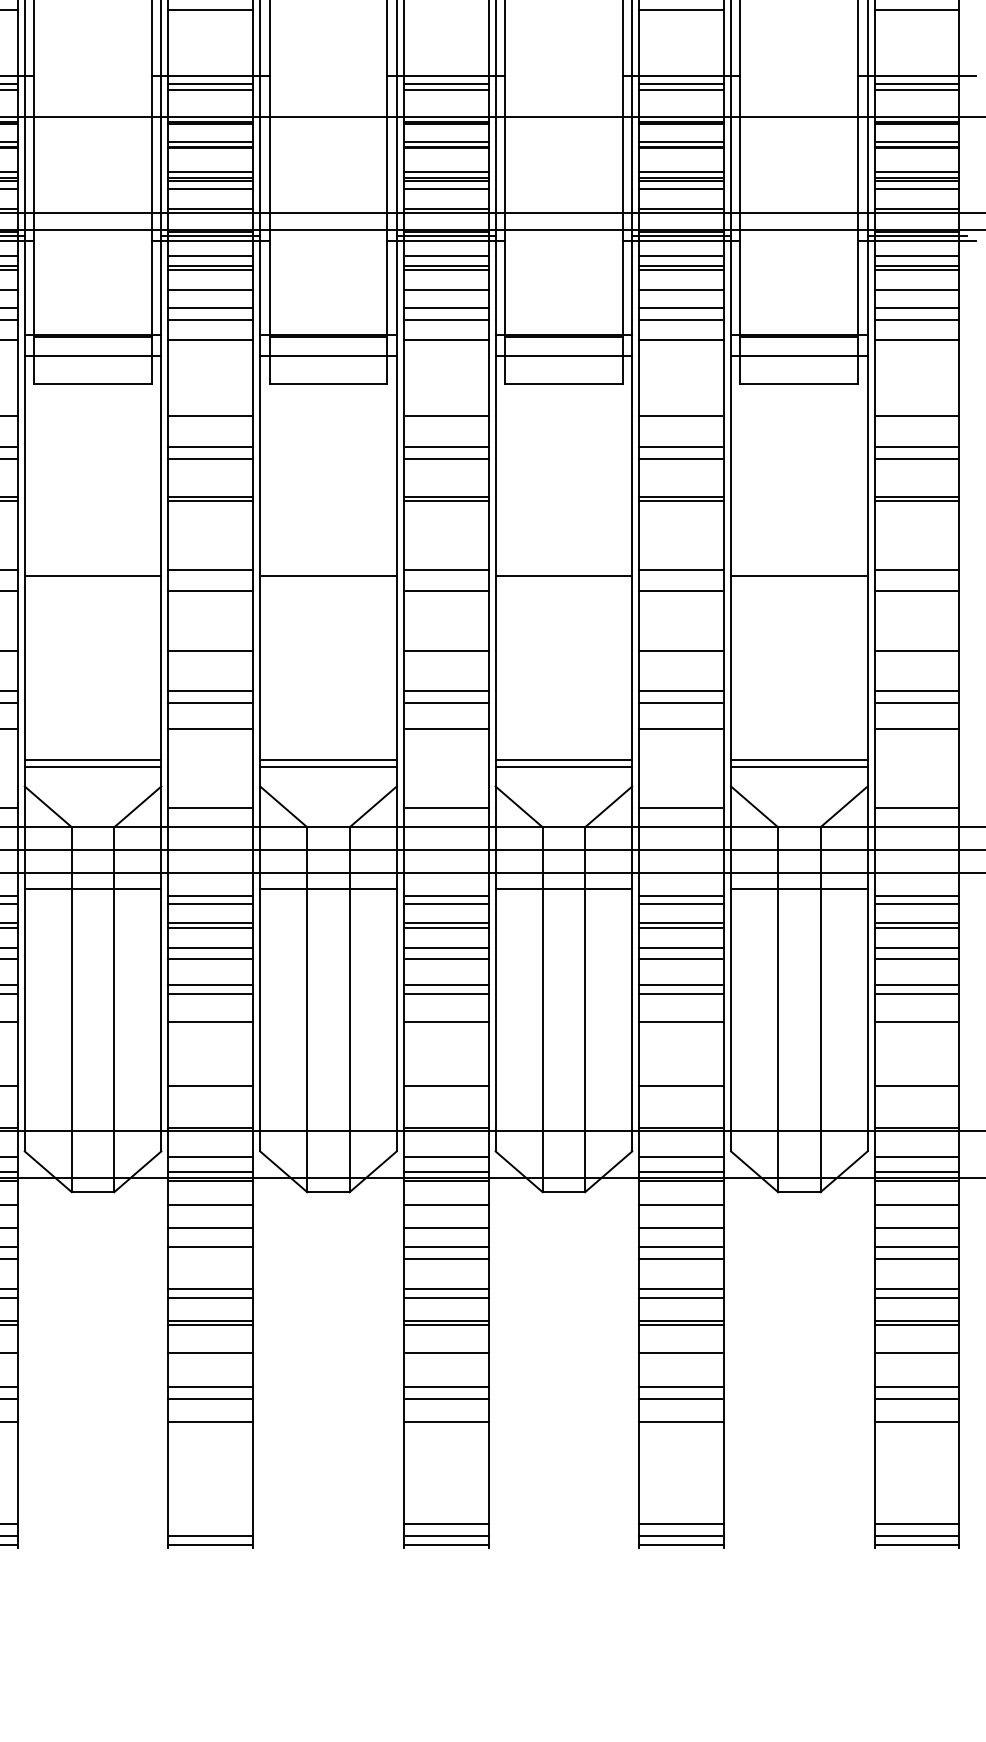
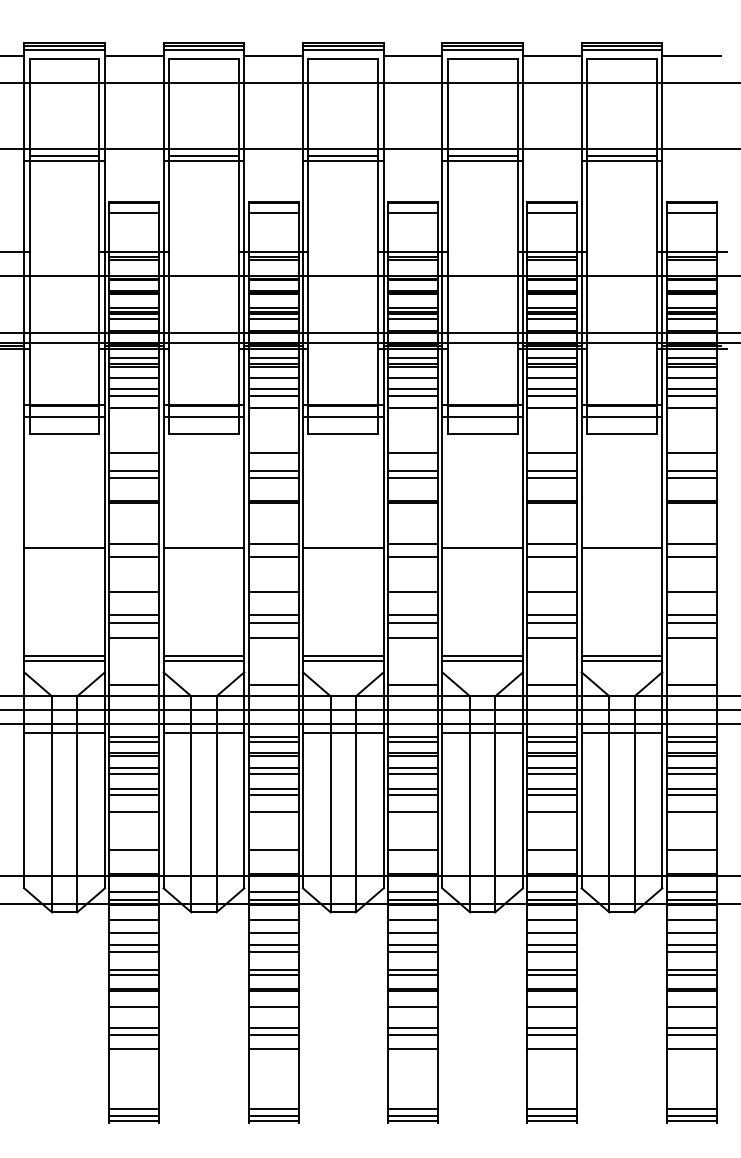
line: (445, 9) -> (412, 212), added
line: (210, 1258) -> (273, 951), added
line: (210, 1523) -> (273, 1108), added

